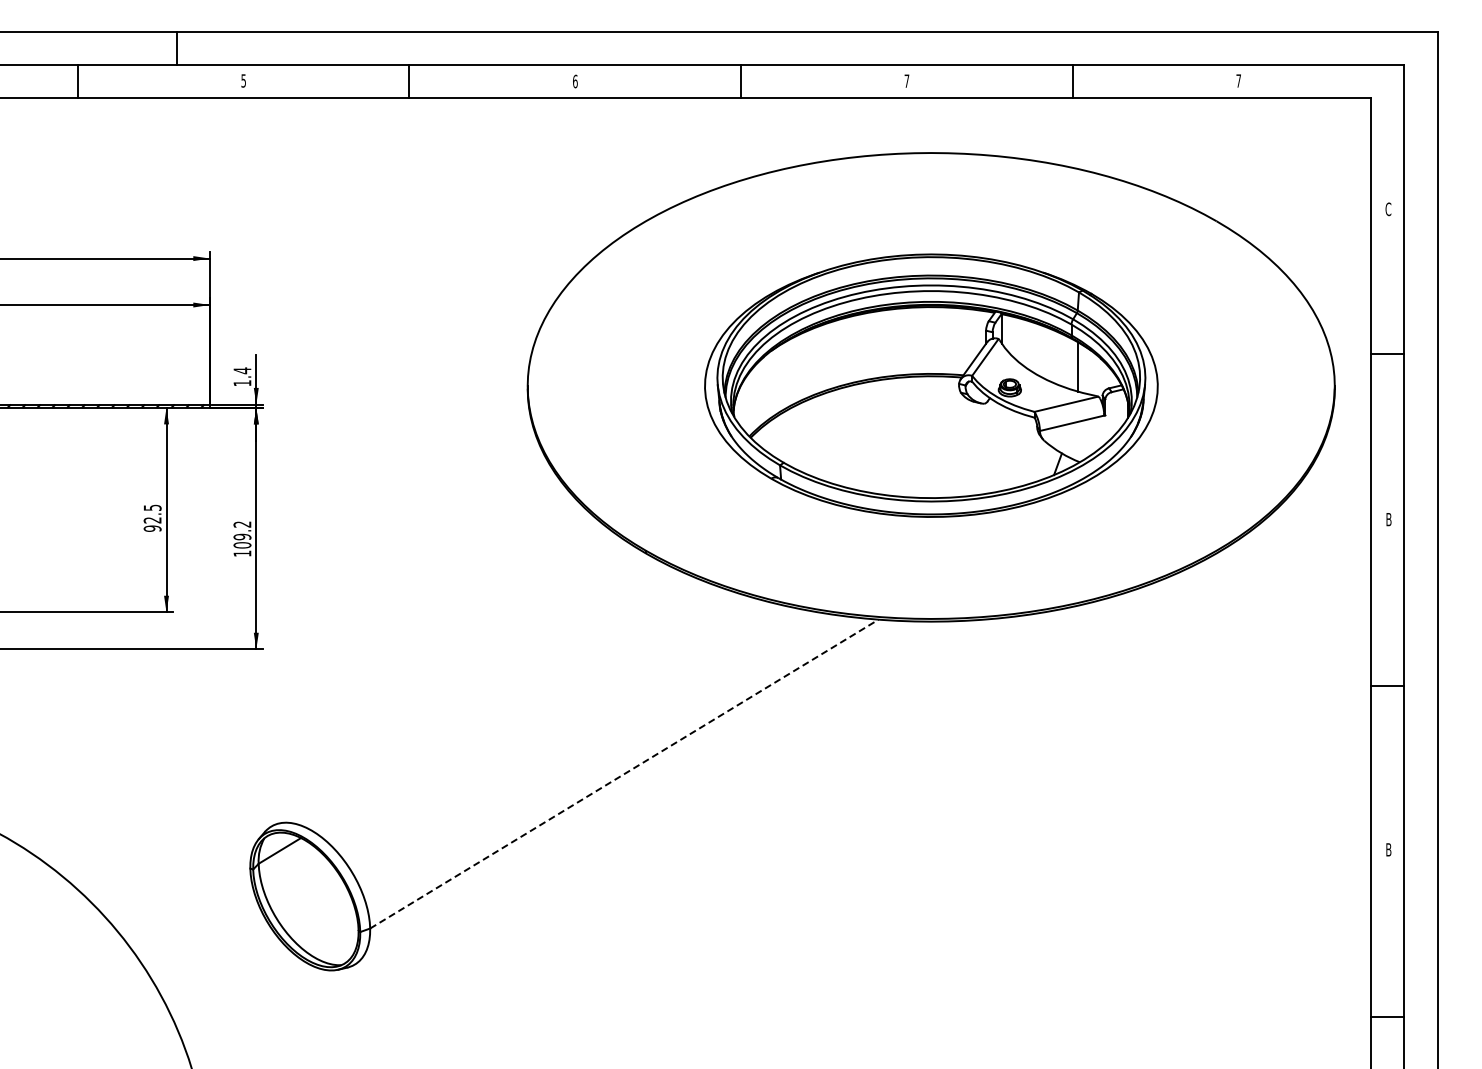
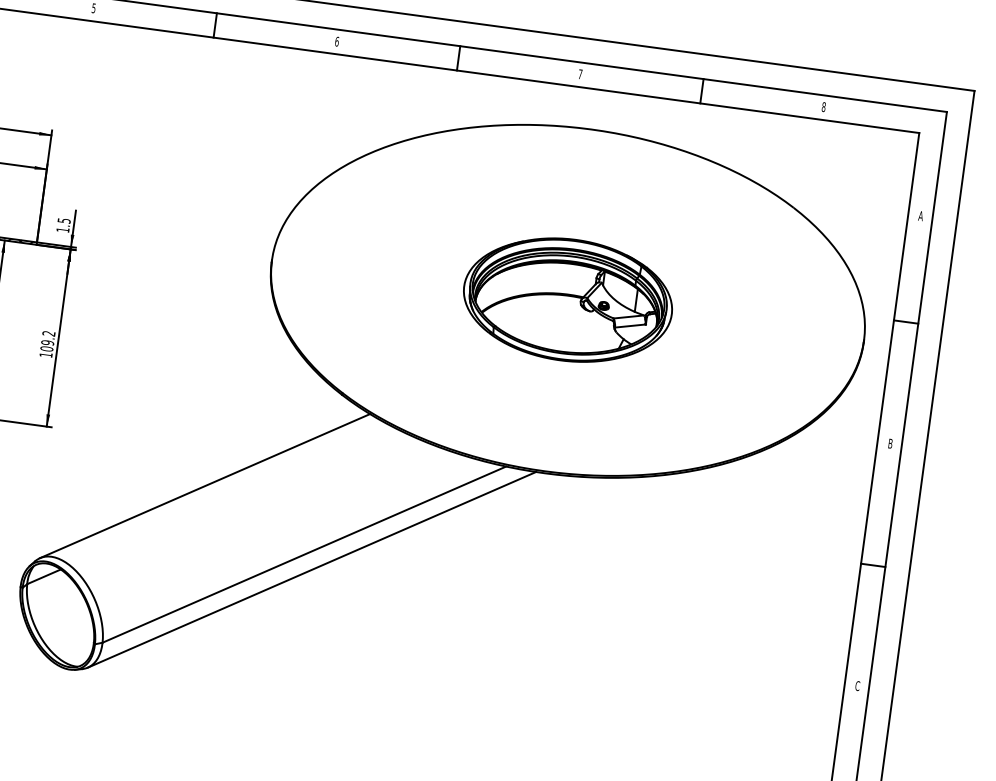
text: (1238, 80) -> (823, 106), 7 -> 8
text: (1388, 209) -> (920, 216), C -> A
text: (242, 370) -> (64, 220), 1.4 -> 1.5
part: (930, 385) -> (567, 299), size x0.62
line: (478, 700) -> (204, 486), added
line: (624, 773) -> (304, 554), dashed -> solid
line: (637, 792) -> (312, 569), added
text: (1388, 849) -> (857, 685), B -> C

